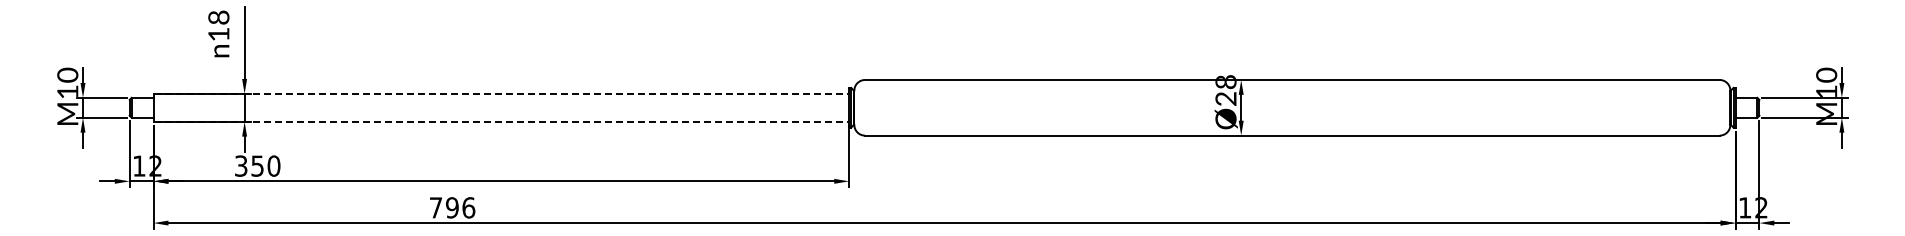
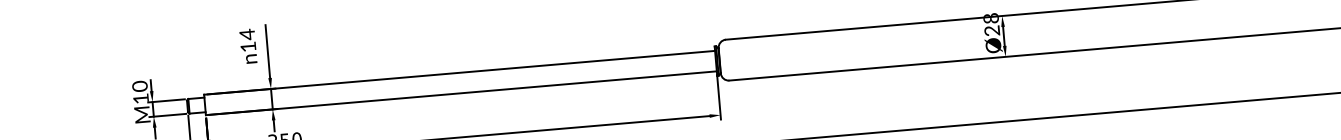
text: (218, 17) -> (247, 34), 18 -> 14
line: (501, 93) -> (459, 72), dashed -> solid
line: (501, 121) -> (461, 93), dashed -> solid

